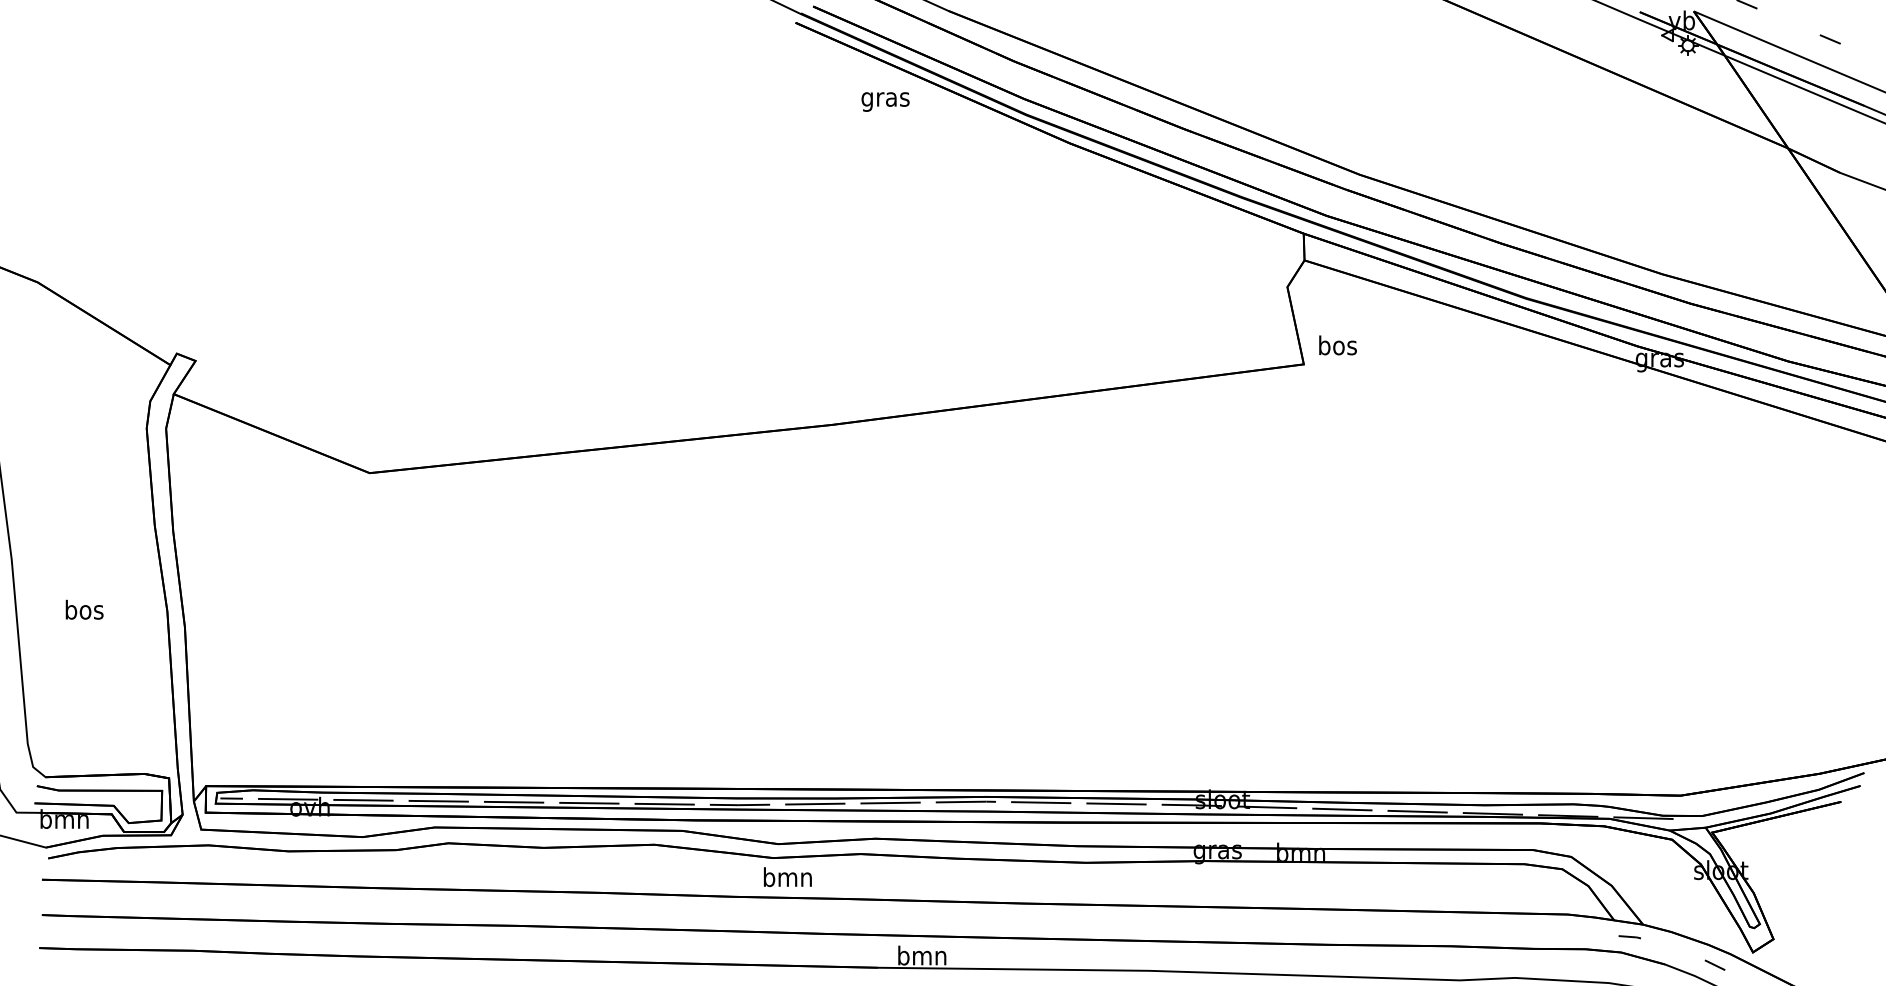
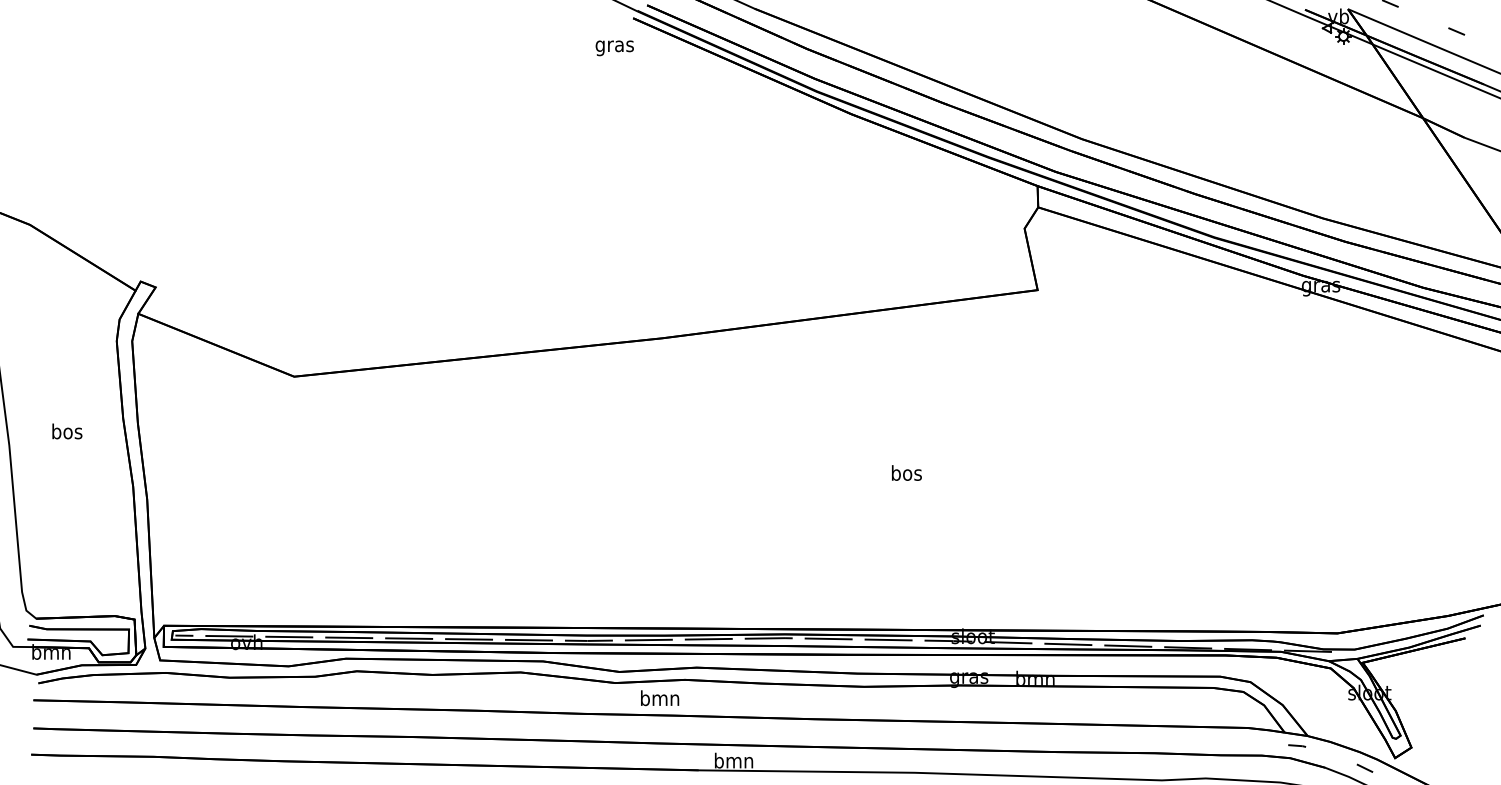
text: (885, 102) -> (614, 48), moved
text: (1337, 344) -> (906, 472), moved
text: (84, 609) -> (67, 431), moved
text: (788, 877) -> (660, 698), moved

